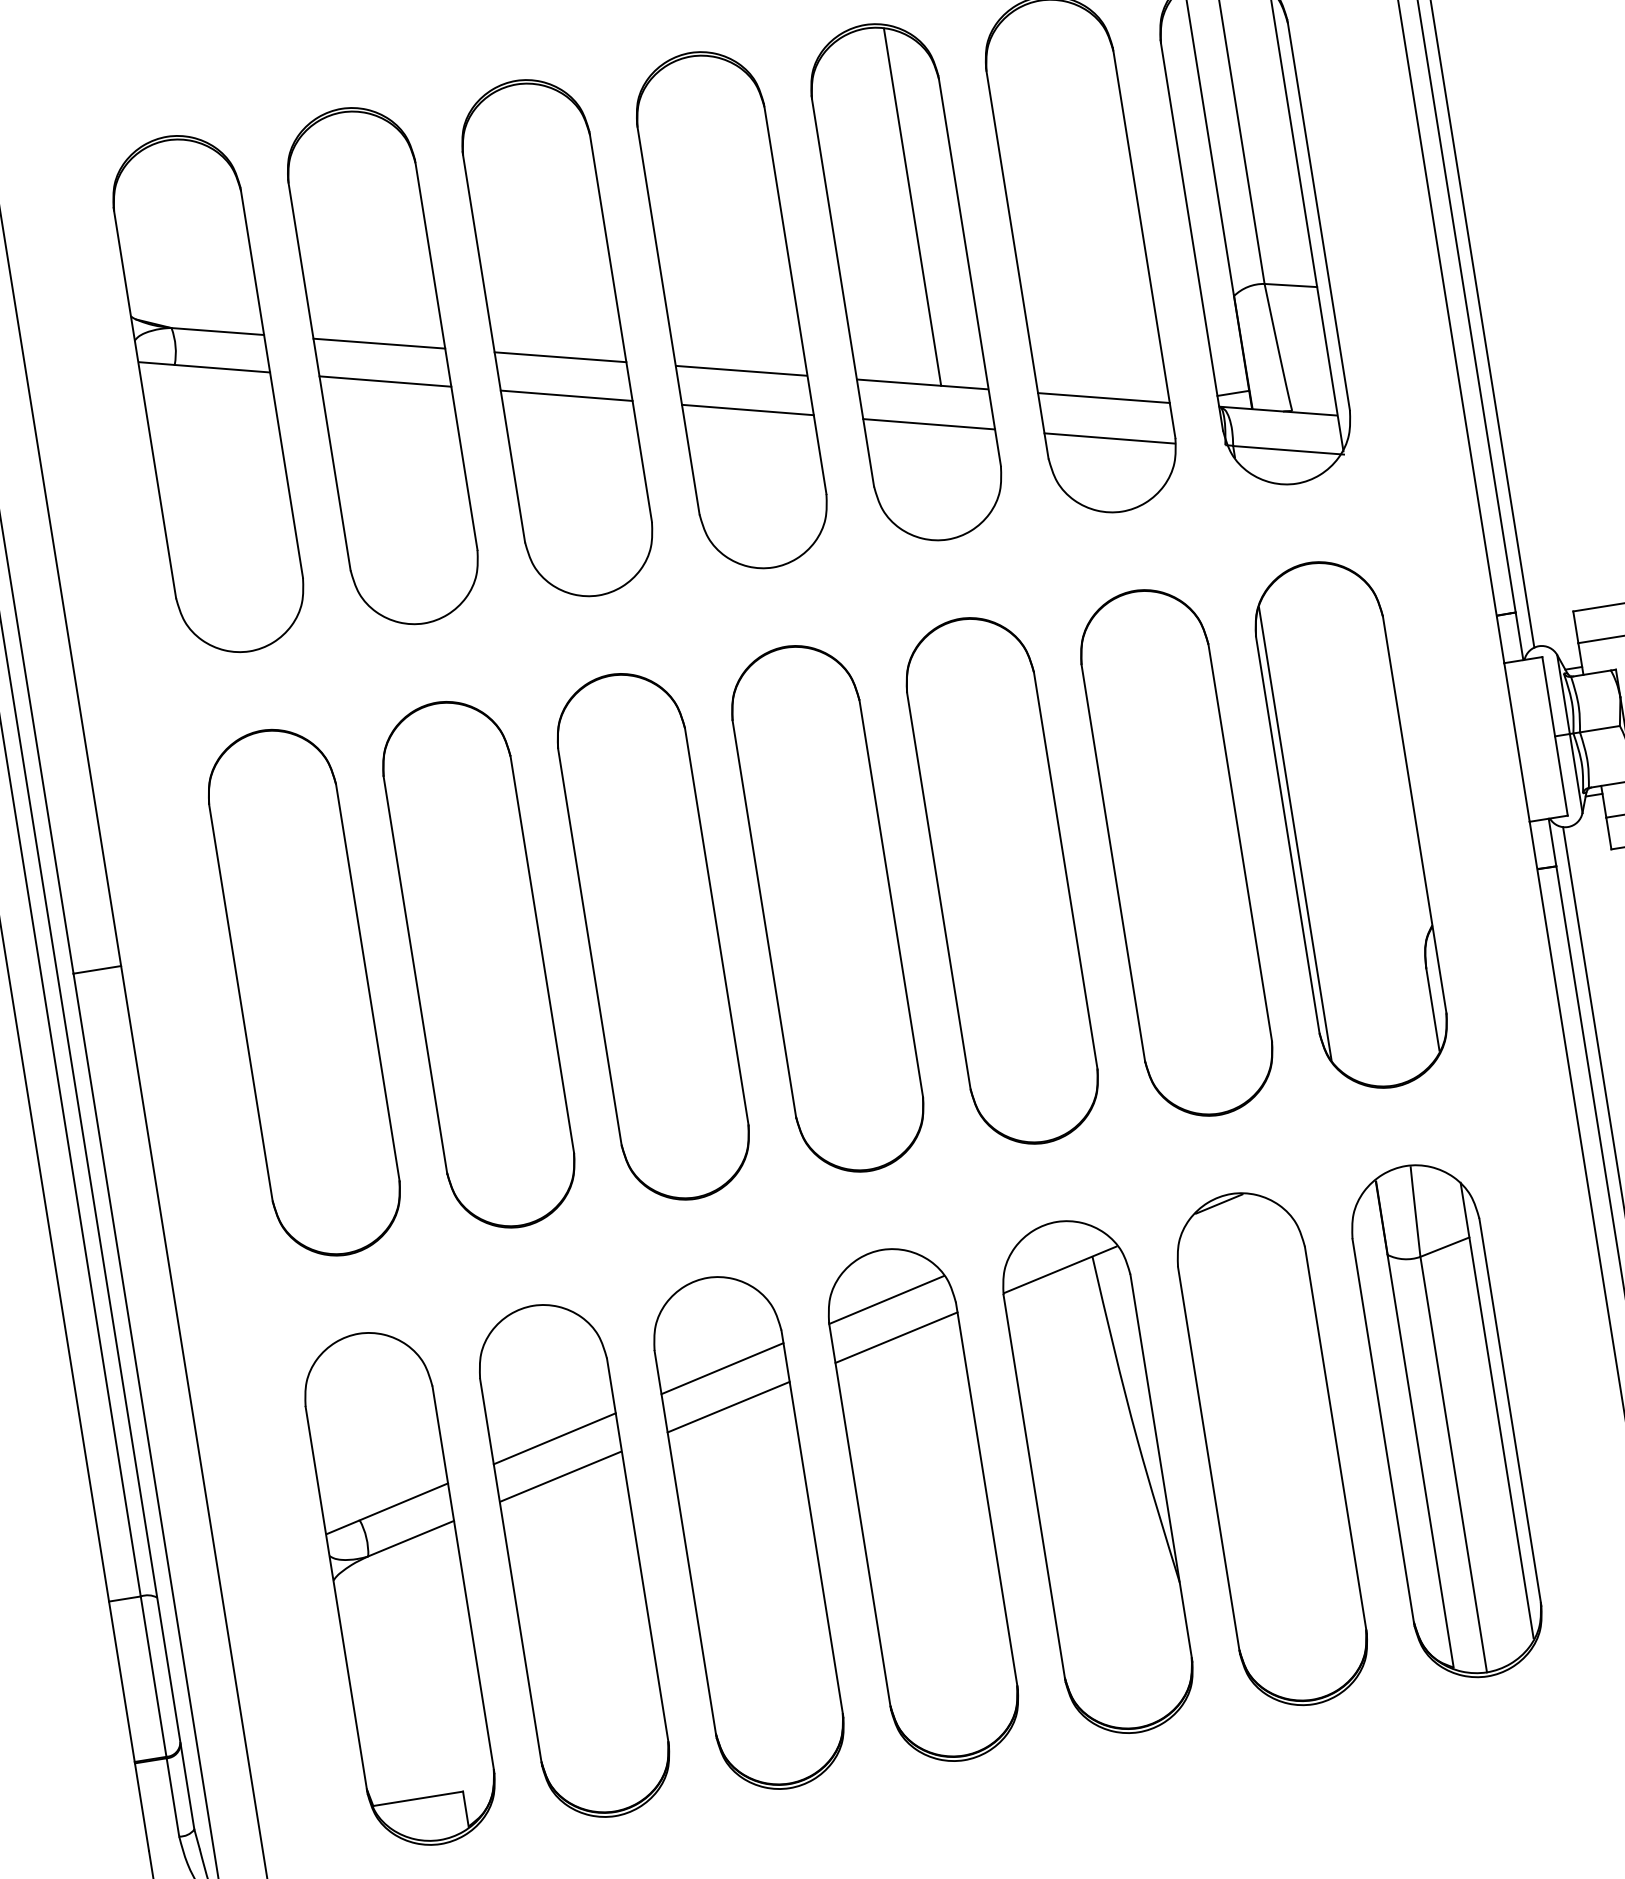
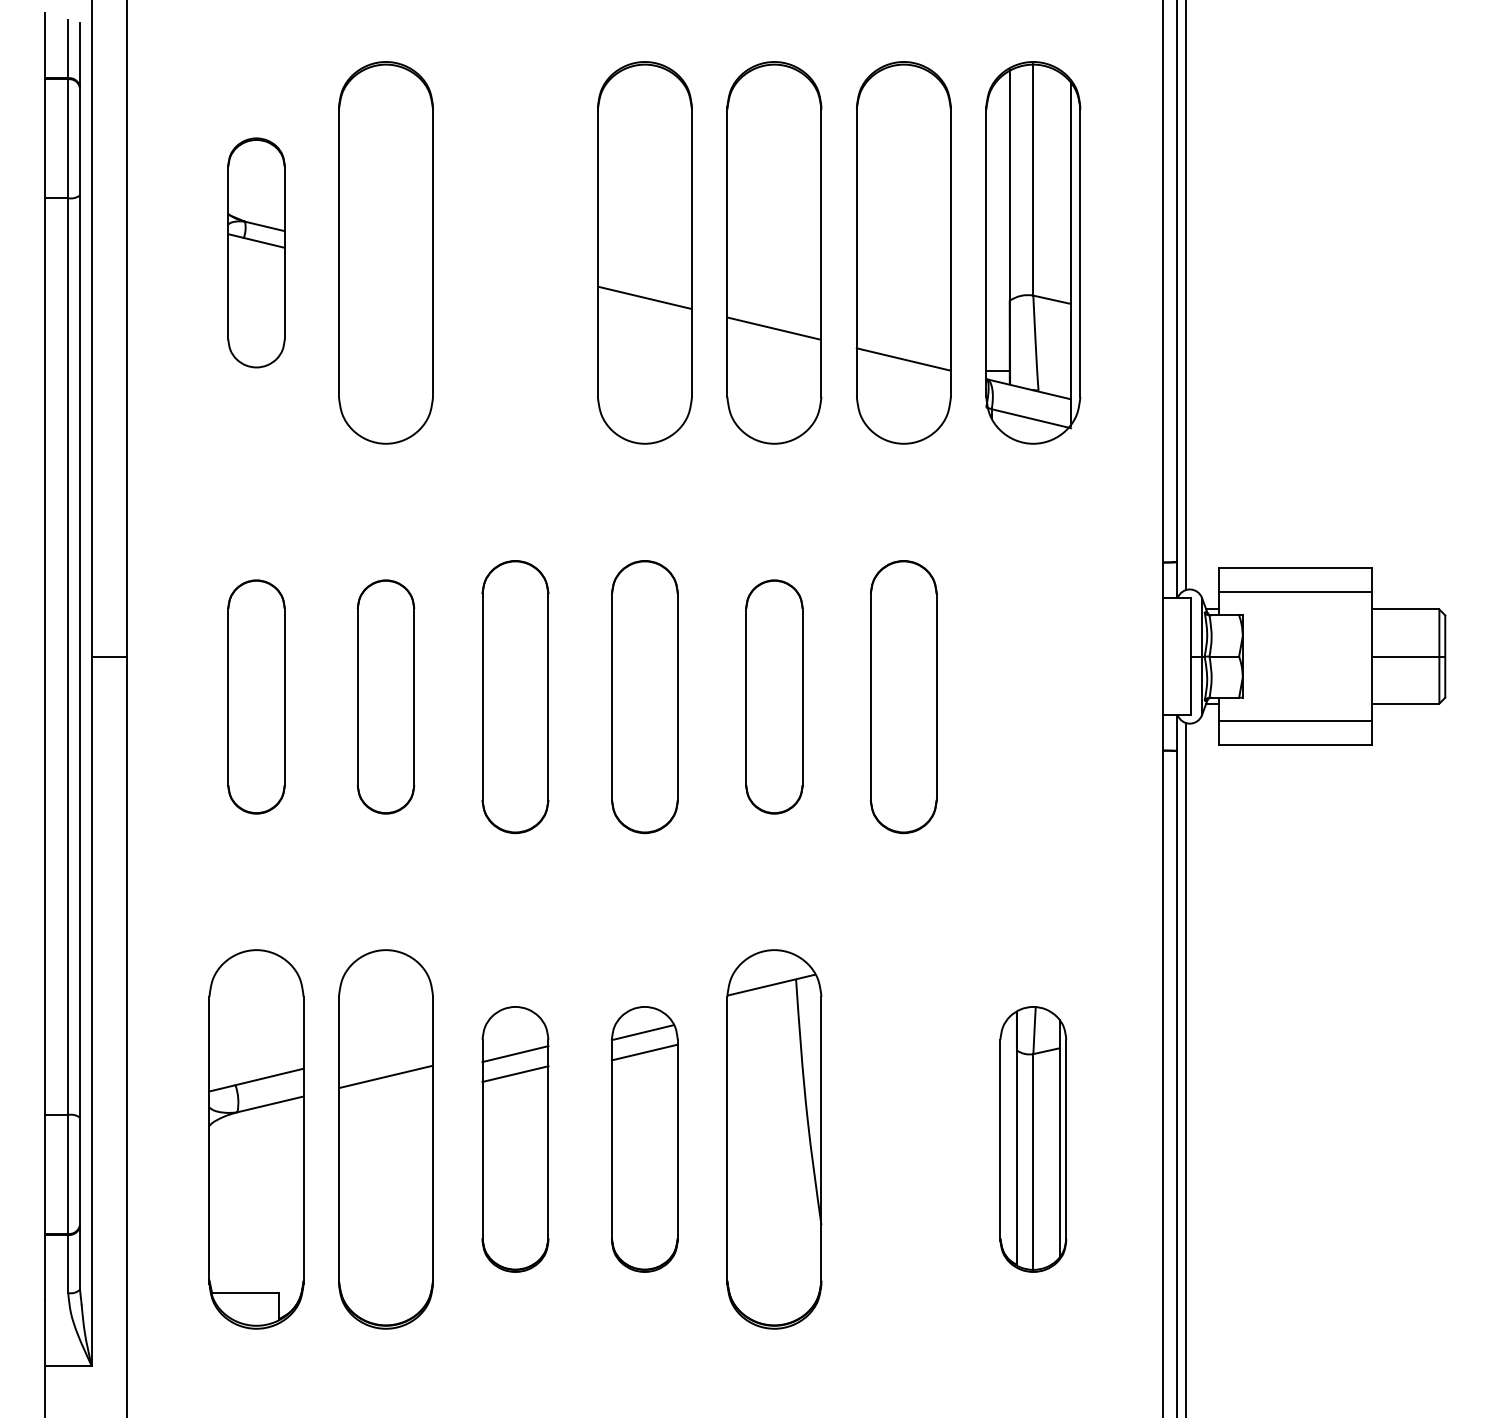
line: (912, 206) -> (787, 198), removed
part: (557, 337) -> (515, 252), removed
line: (378, 344) -> (385, 236), removed
line: (384, 380) -> (385, 263), removed
part: (208, 393) -> (256, 252), size x0.6
line: (747, 409) -> (644, 326), removed
line: (929, 423) -> (774, 357), removed
line: (1109, 438) -> (903, 389), removed
part: (1351, 824) -> (1033, 696), removed
part: (1176, 852) -> (903, 696), size x0.7
part: (1002, 880) -> (774, 696), size x0.6
part: (827, 908) -> (644, 696), size x0.7
part: (653, 936) -> (515, 696), size x0.7
part: (478, 964) -> (385, 696), size x0.6
part: (304, 991) -> (256, 696), size x0.6
part: (1446, 1421) -> (1033, 1139), size x0.7
line: (554, 1438) -> (385, 1048), removed
part: (1271, 1449) -> (903, 1139), removed
part: (922, 1505) -> (644, 1139), size x0.7
part: (748, 1533) -> (515, 1139), size x0.7

